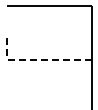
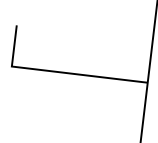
line: (36, 59) -> (59, 71), dashed -> solid

